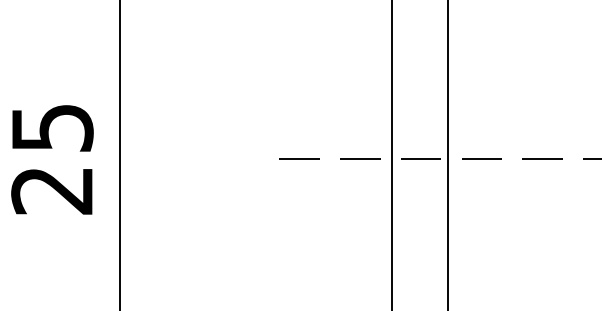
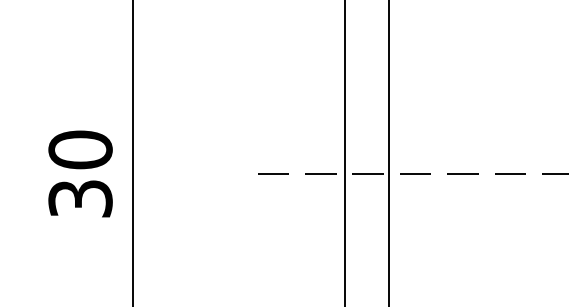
text: (52, 158) -> (80, 173), 25 -> 30

